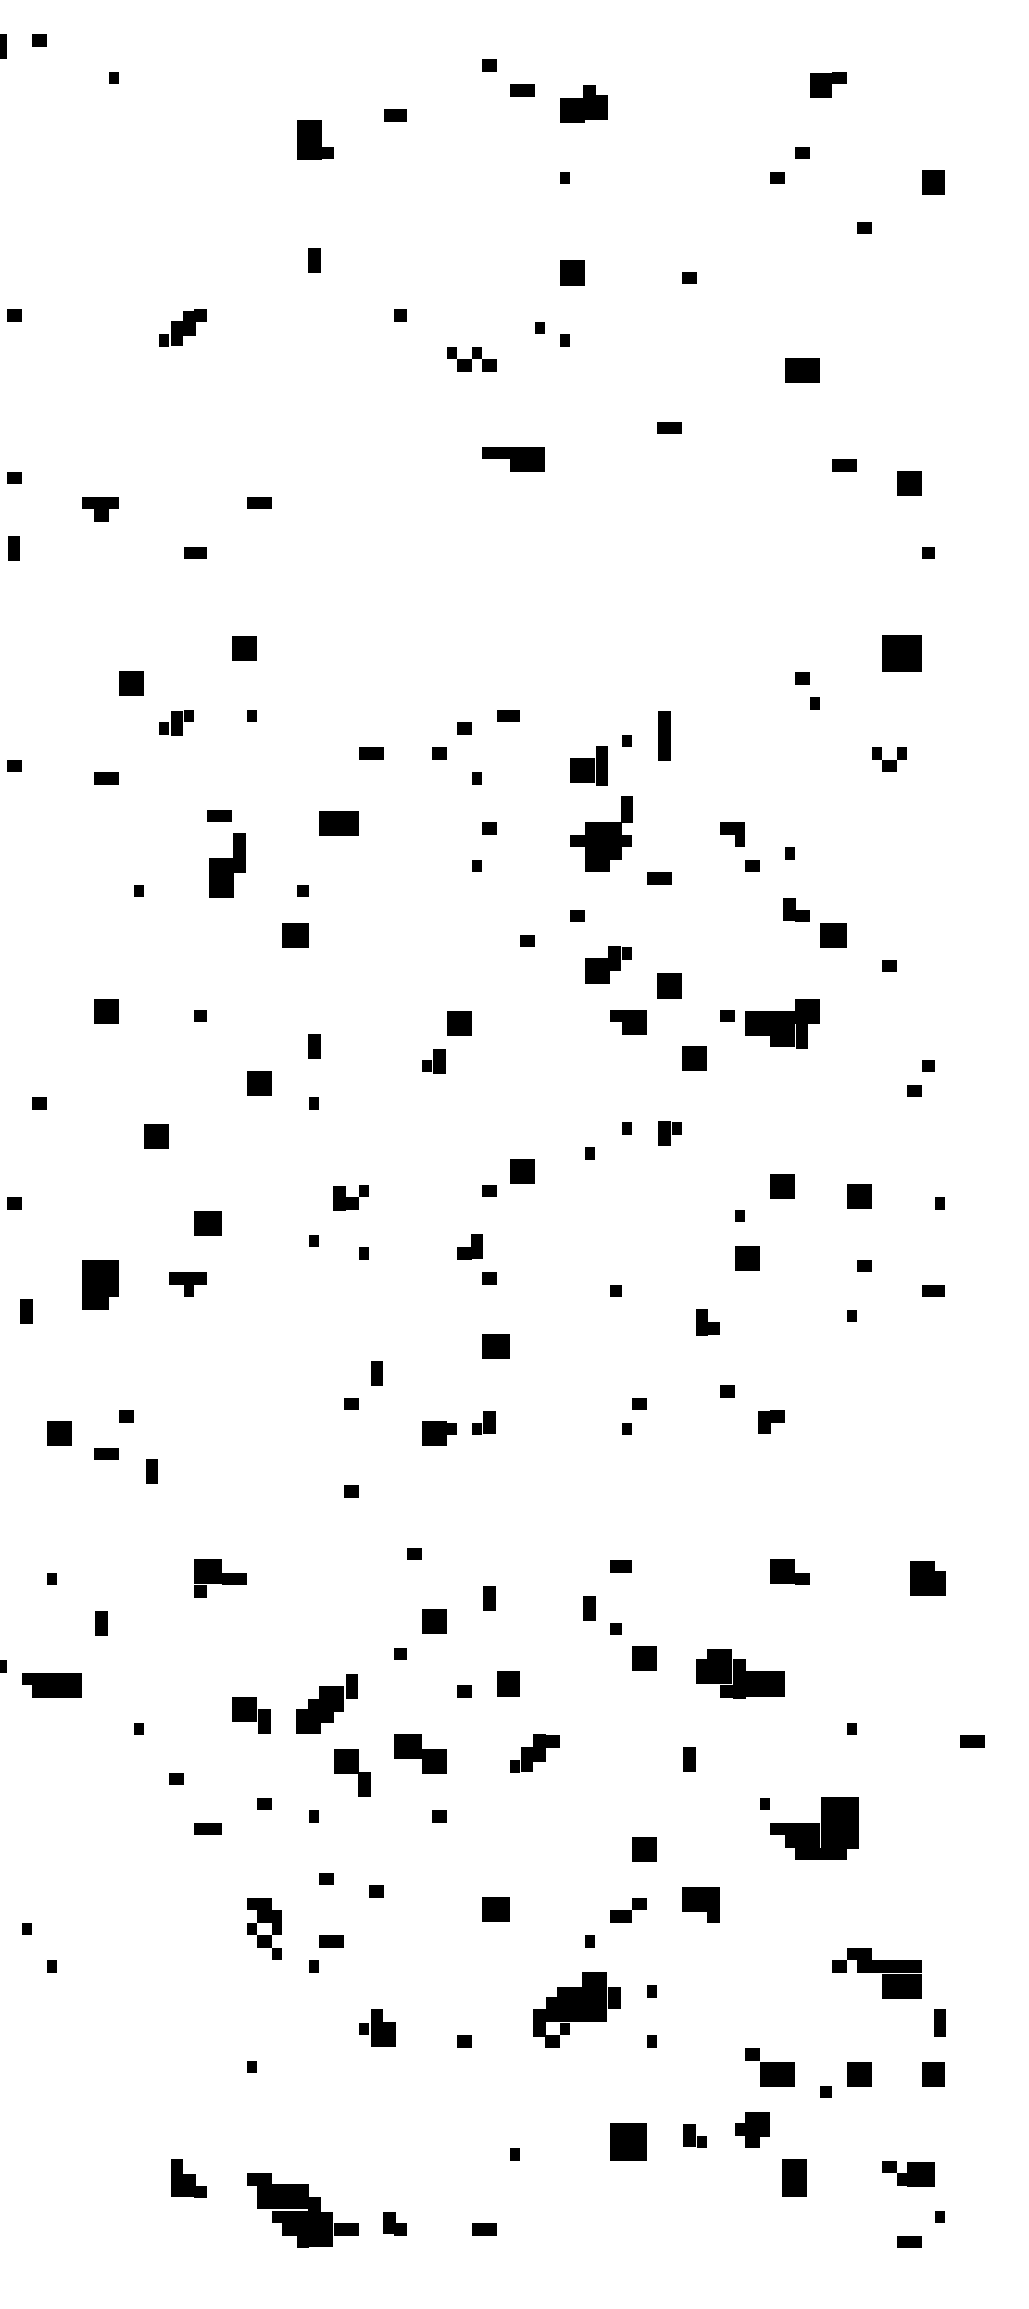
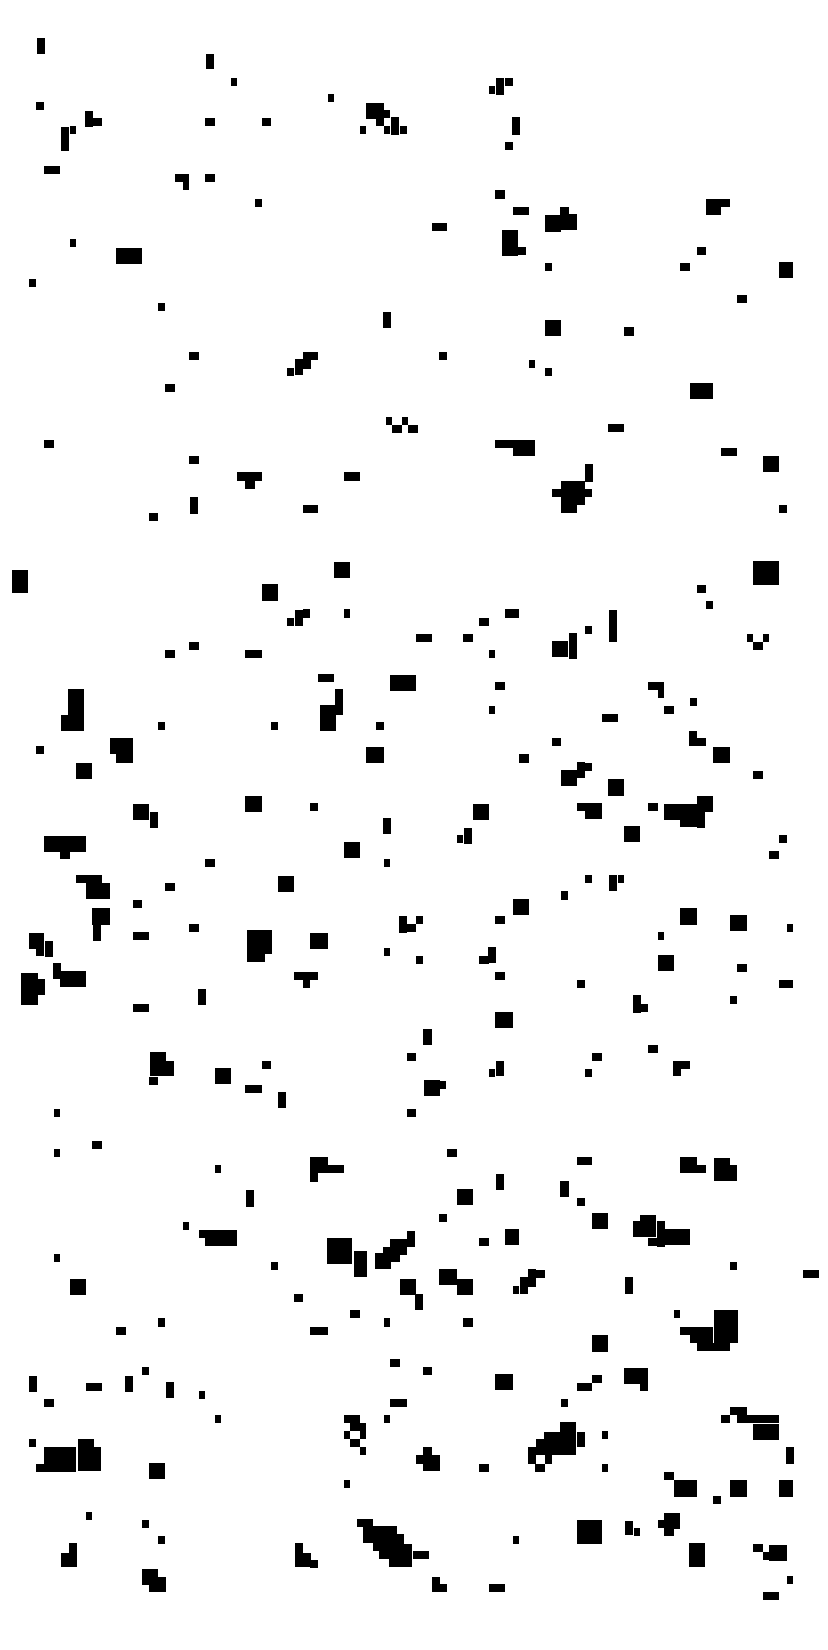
part: (314, 139) -> (513, 242), moved
part: (471, 358) -> (401, 424), moved
part: (602, 833) -> (572, 488), moved
part: (100, 1284) -> (259, 945), moved
part: (439, 1433) -> (434, 1087), moved
part: (928, 1579) -> (725, 1169), moved
part: (251, 1714) -> (346, 1256), size x1.6
part: (263, 1928) -> (354, 1434), moved
part: (302, 2209) -> (392, 1542), moved

